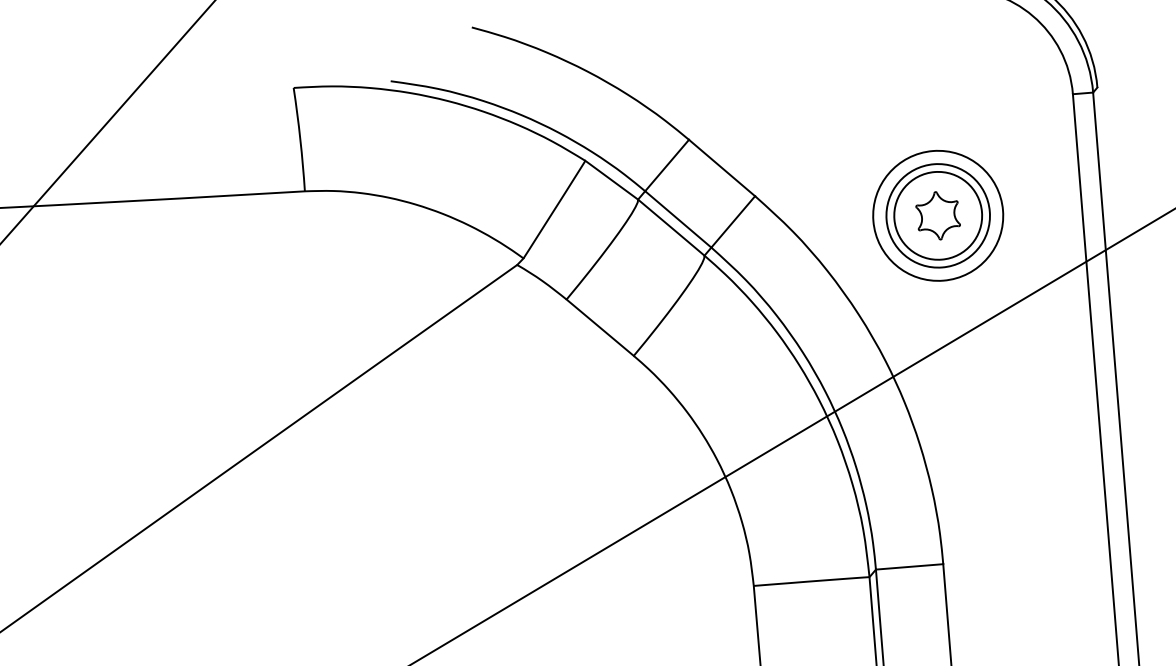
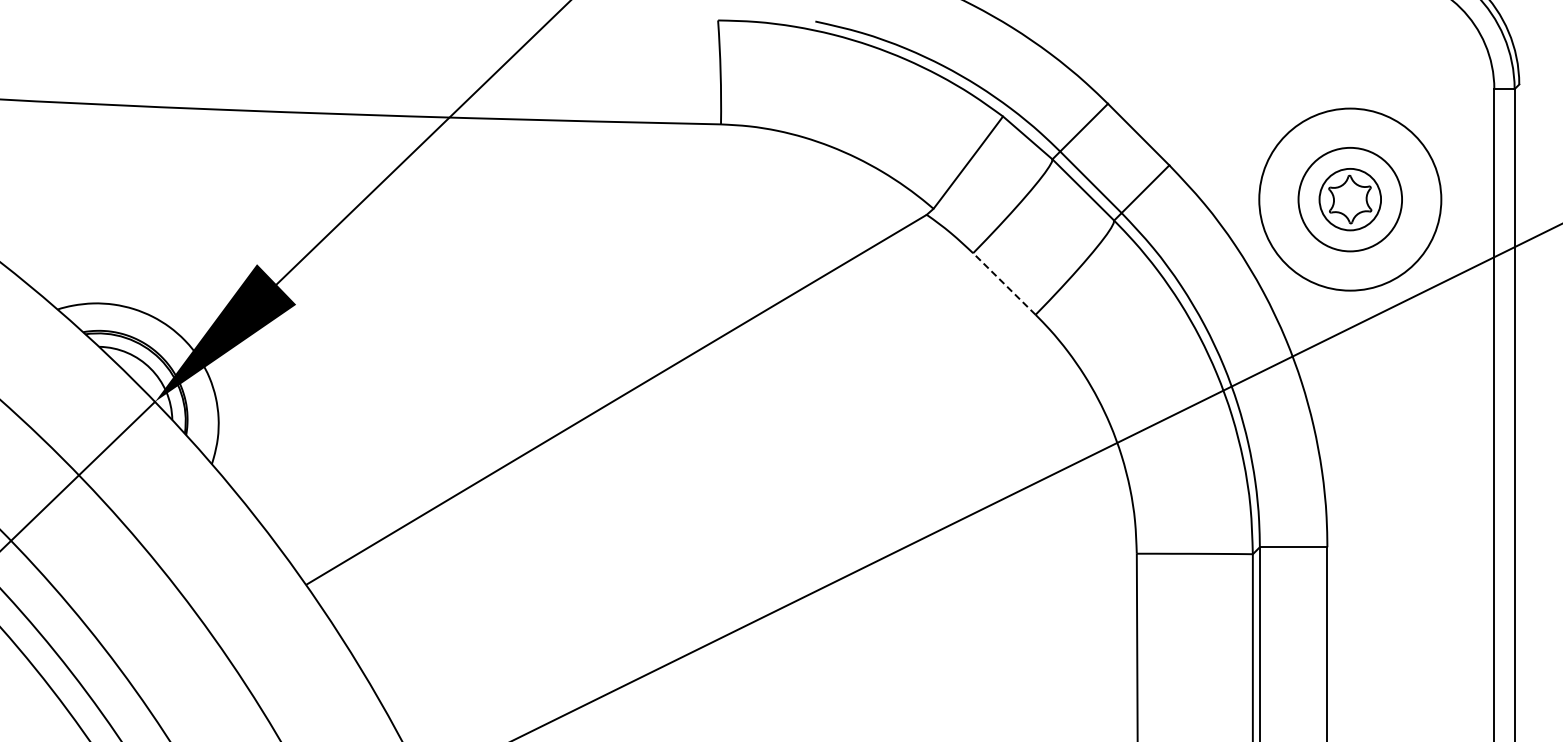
circle: (938, 215) -> (1350, 199), size x0.7
circle: (938, 215) -> (1350, 199), size x1.4
line: (600, 328) -> (1004, 284), solid -> dashed

